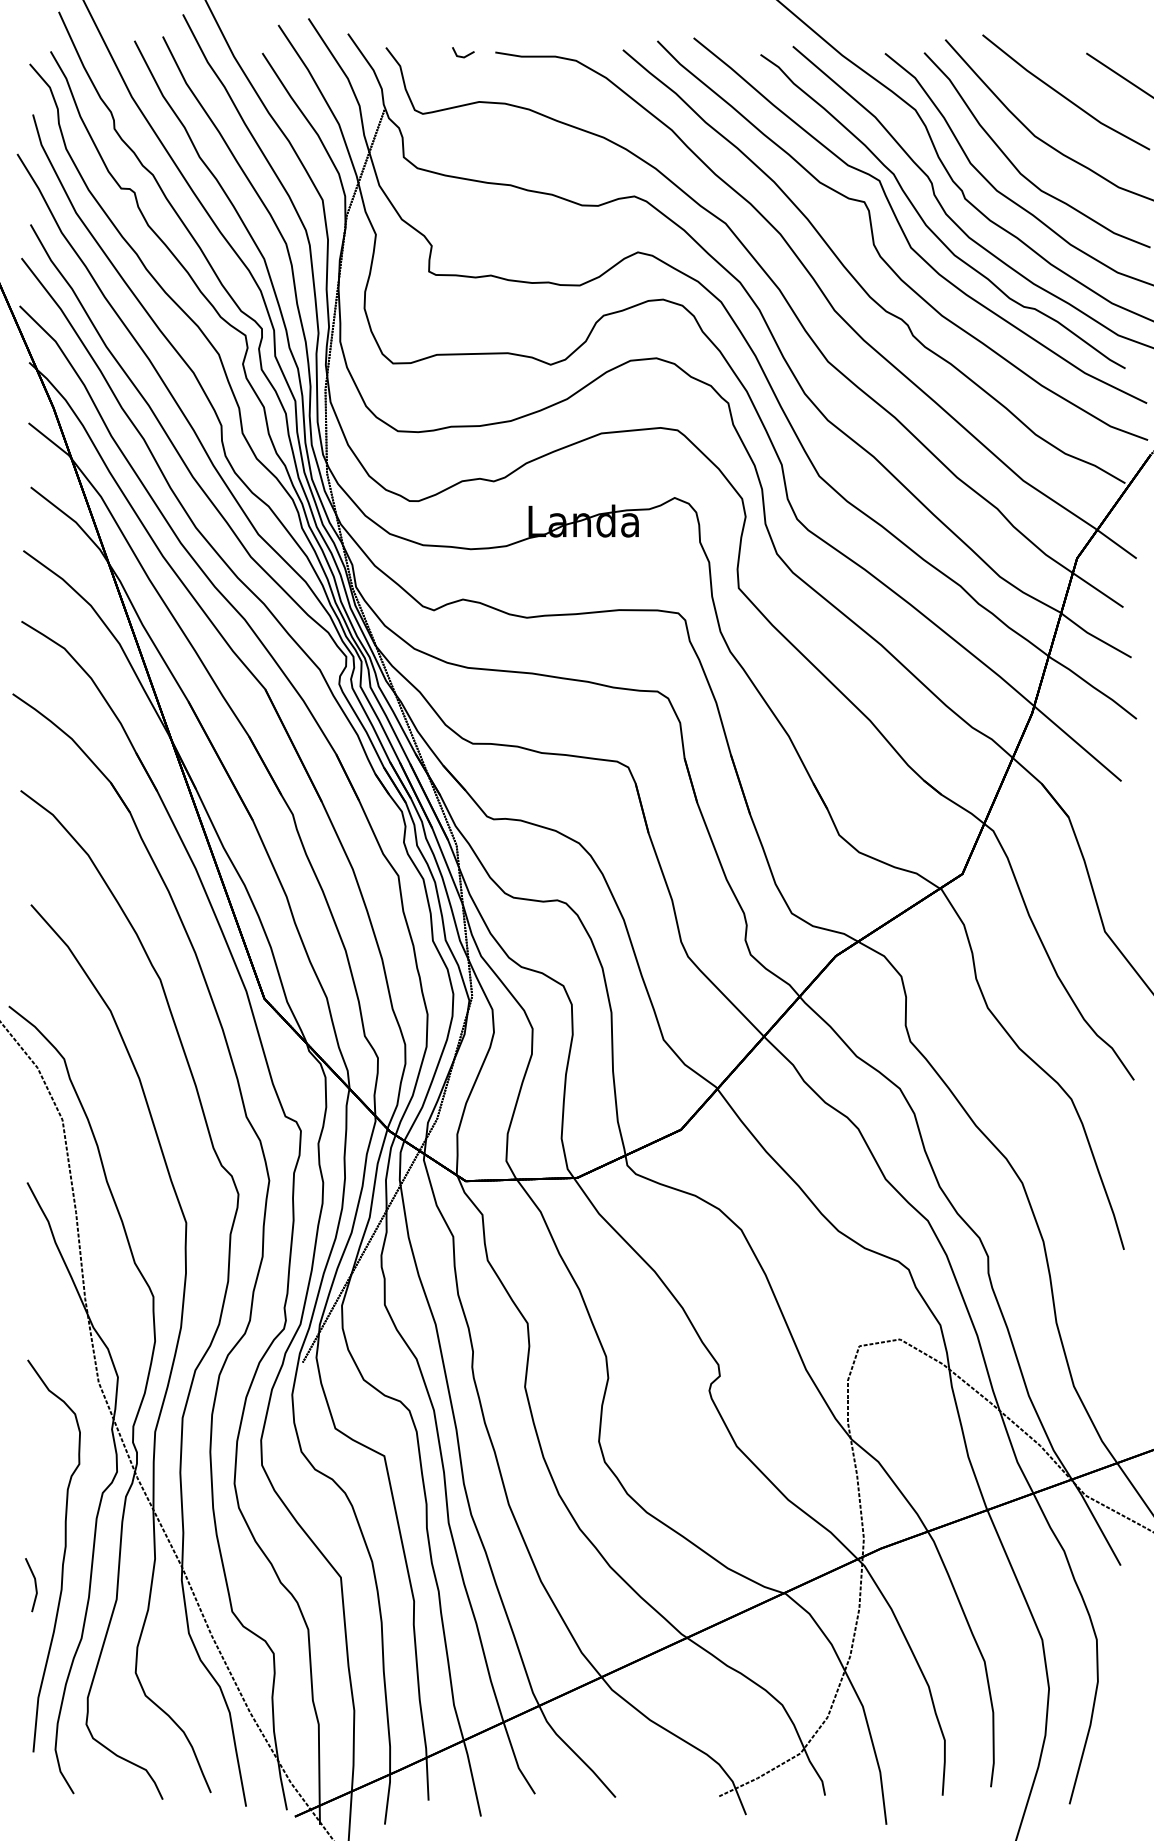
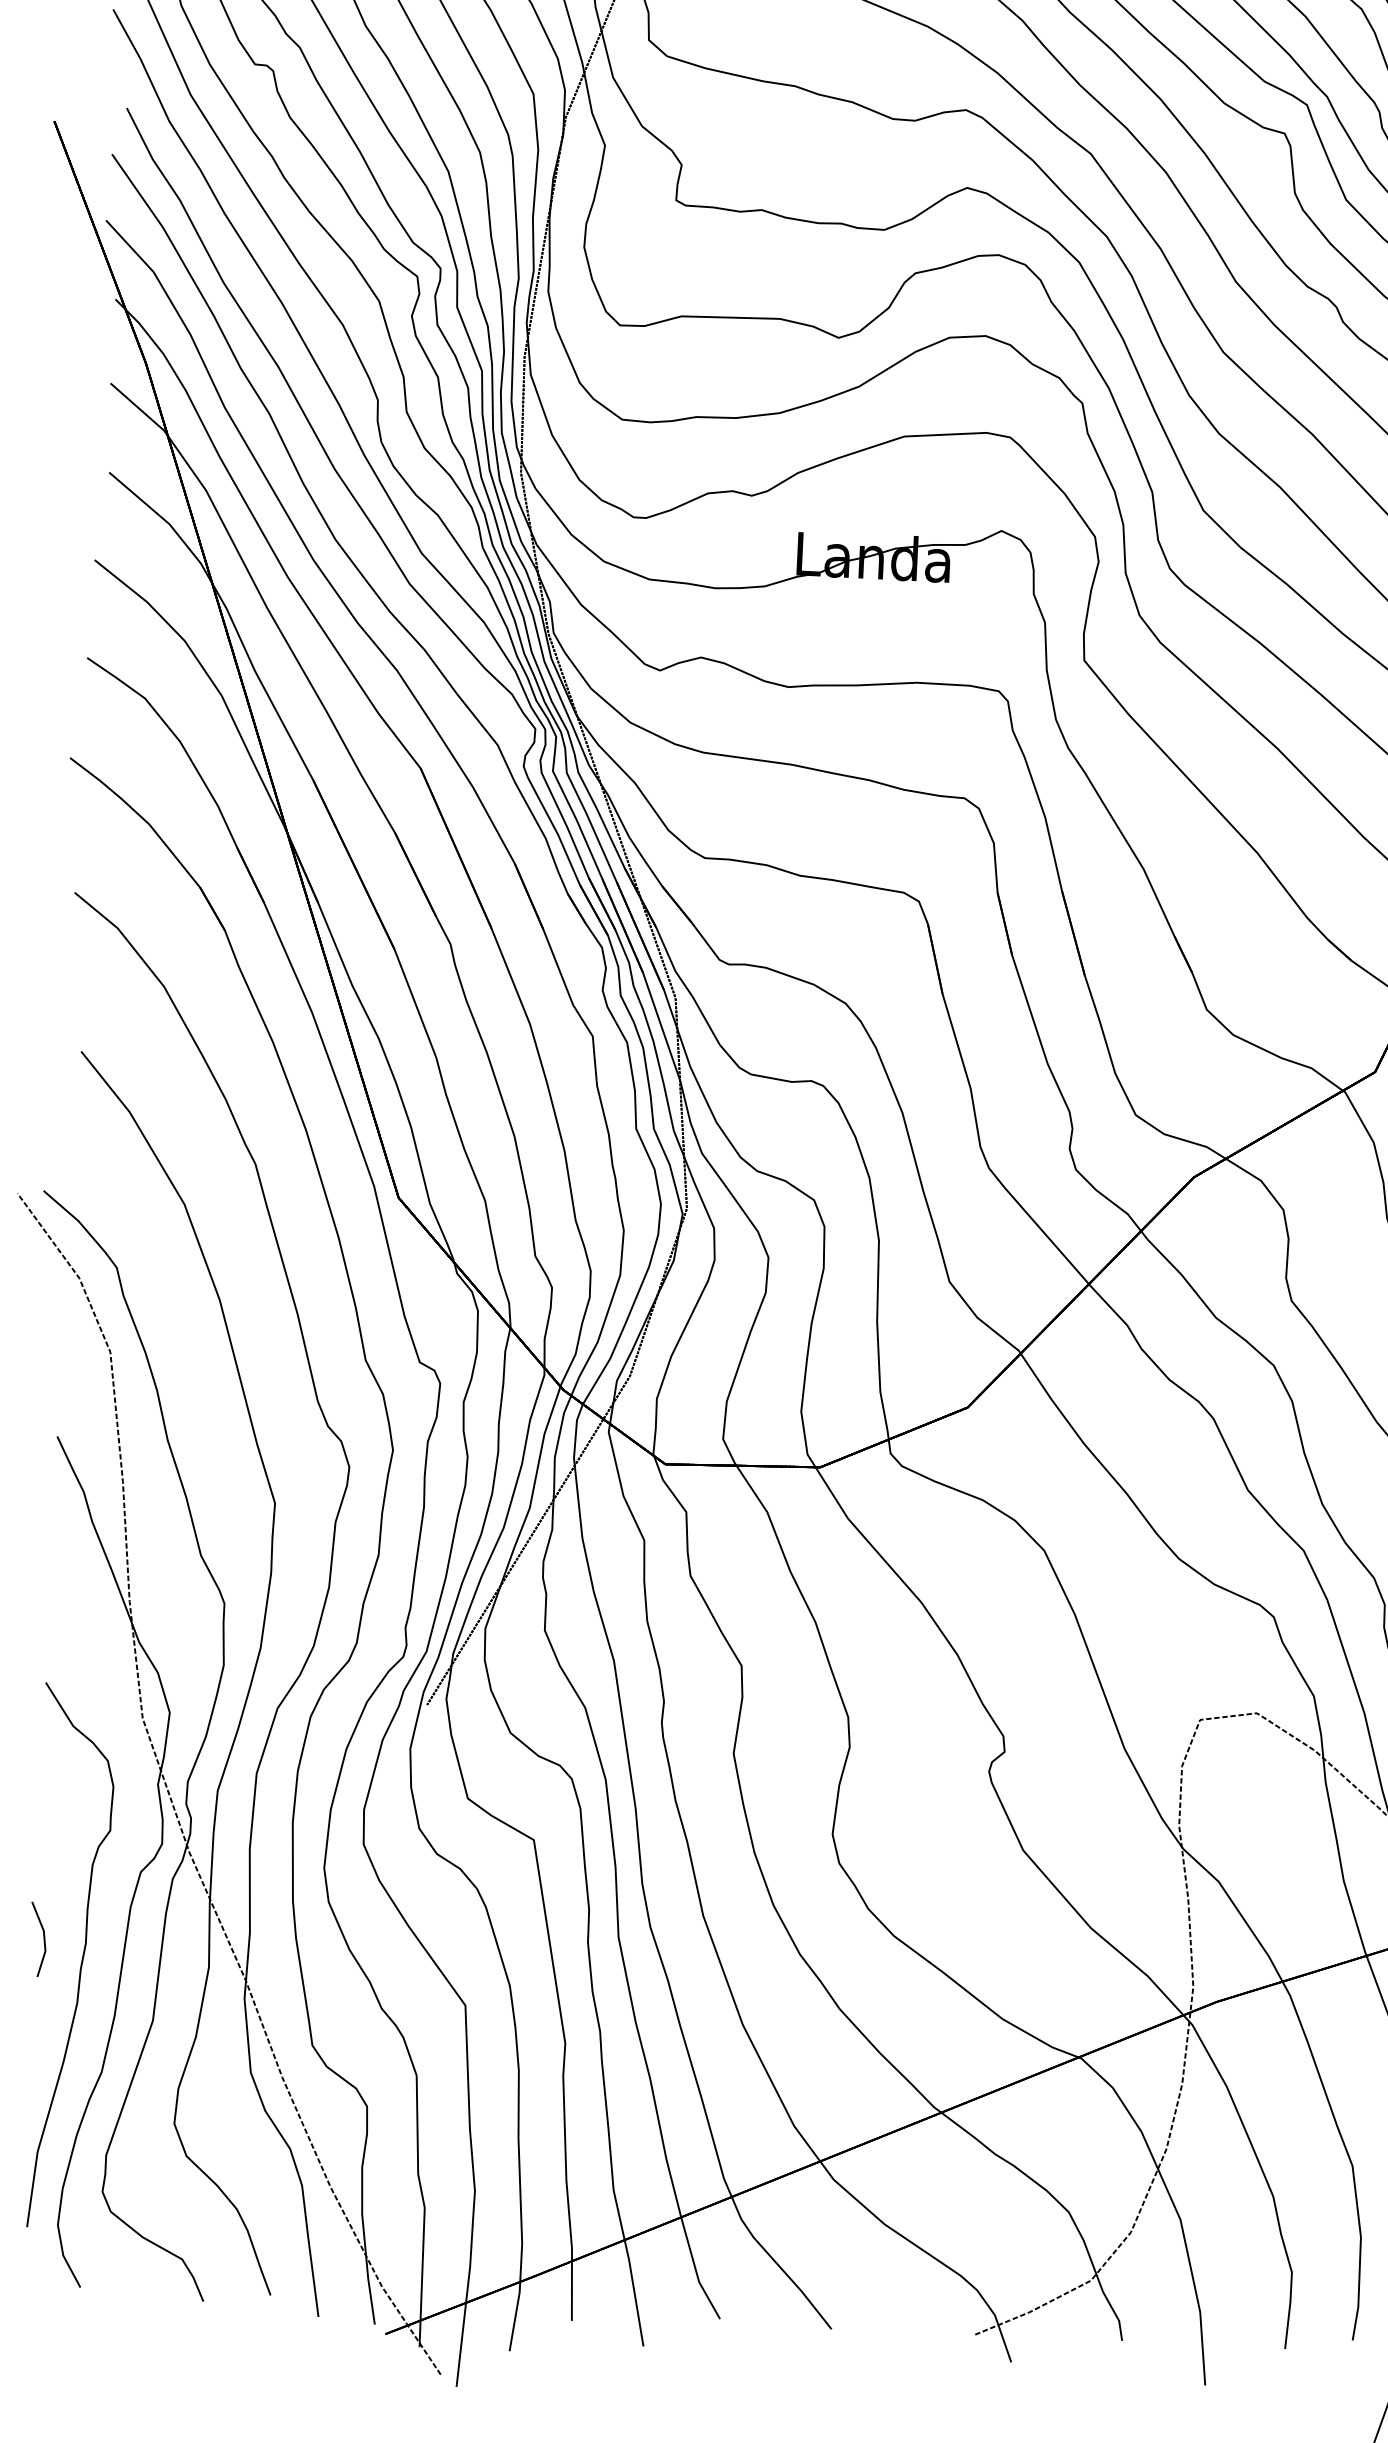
line: (34, 1584) -> (42, 1938), moved

